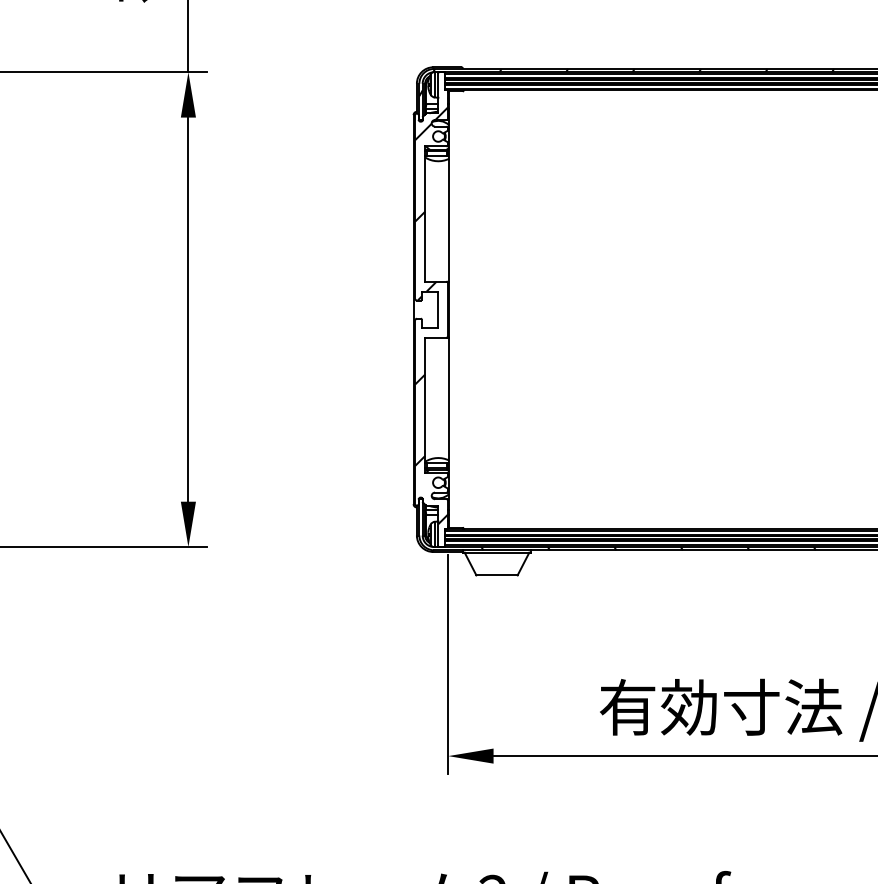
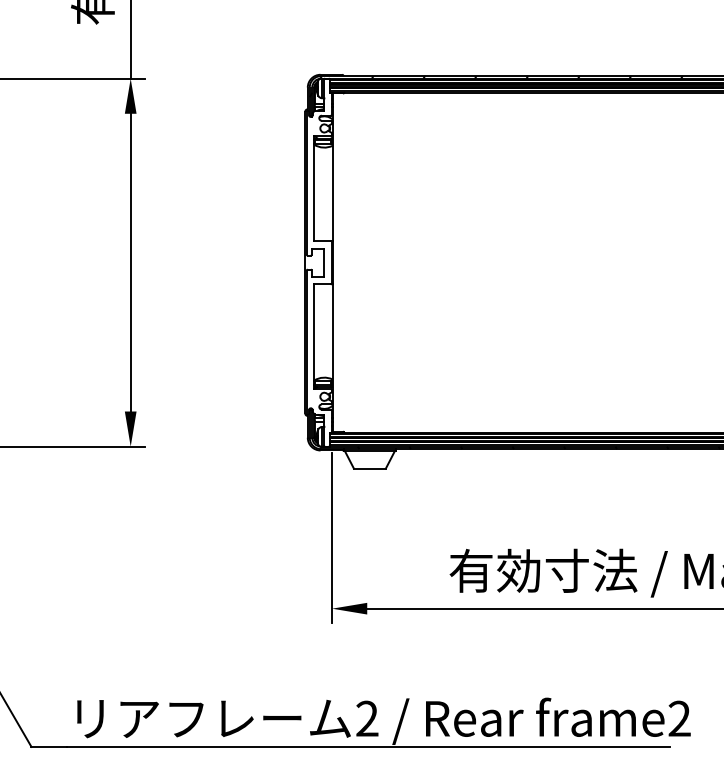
hatch: (431, 314) -> (319, 266), removed

